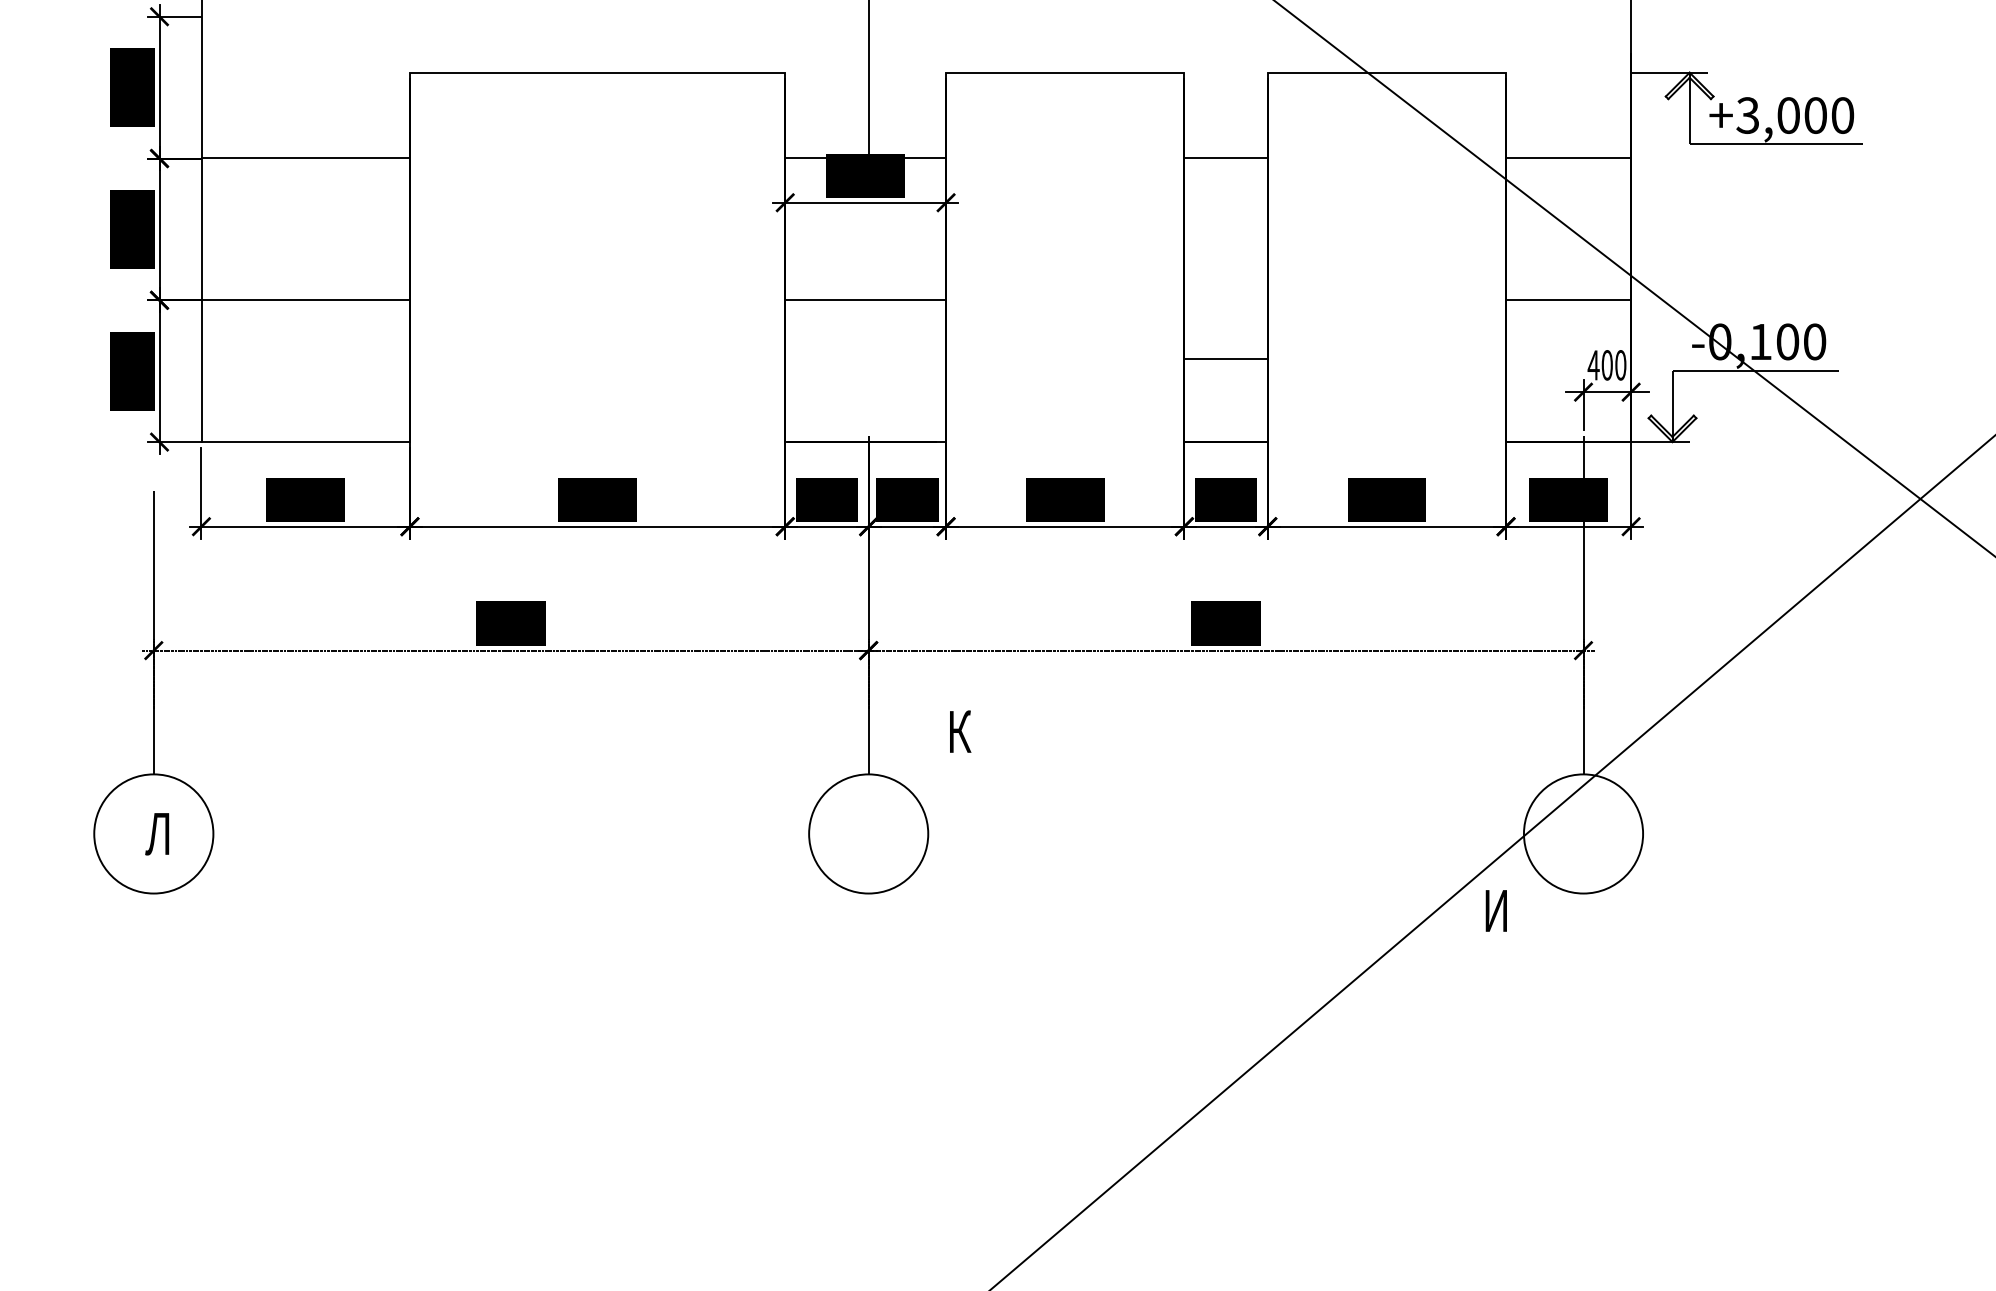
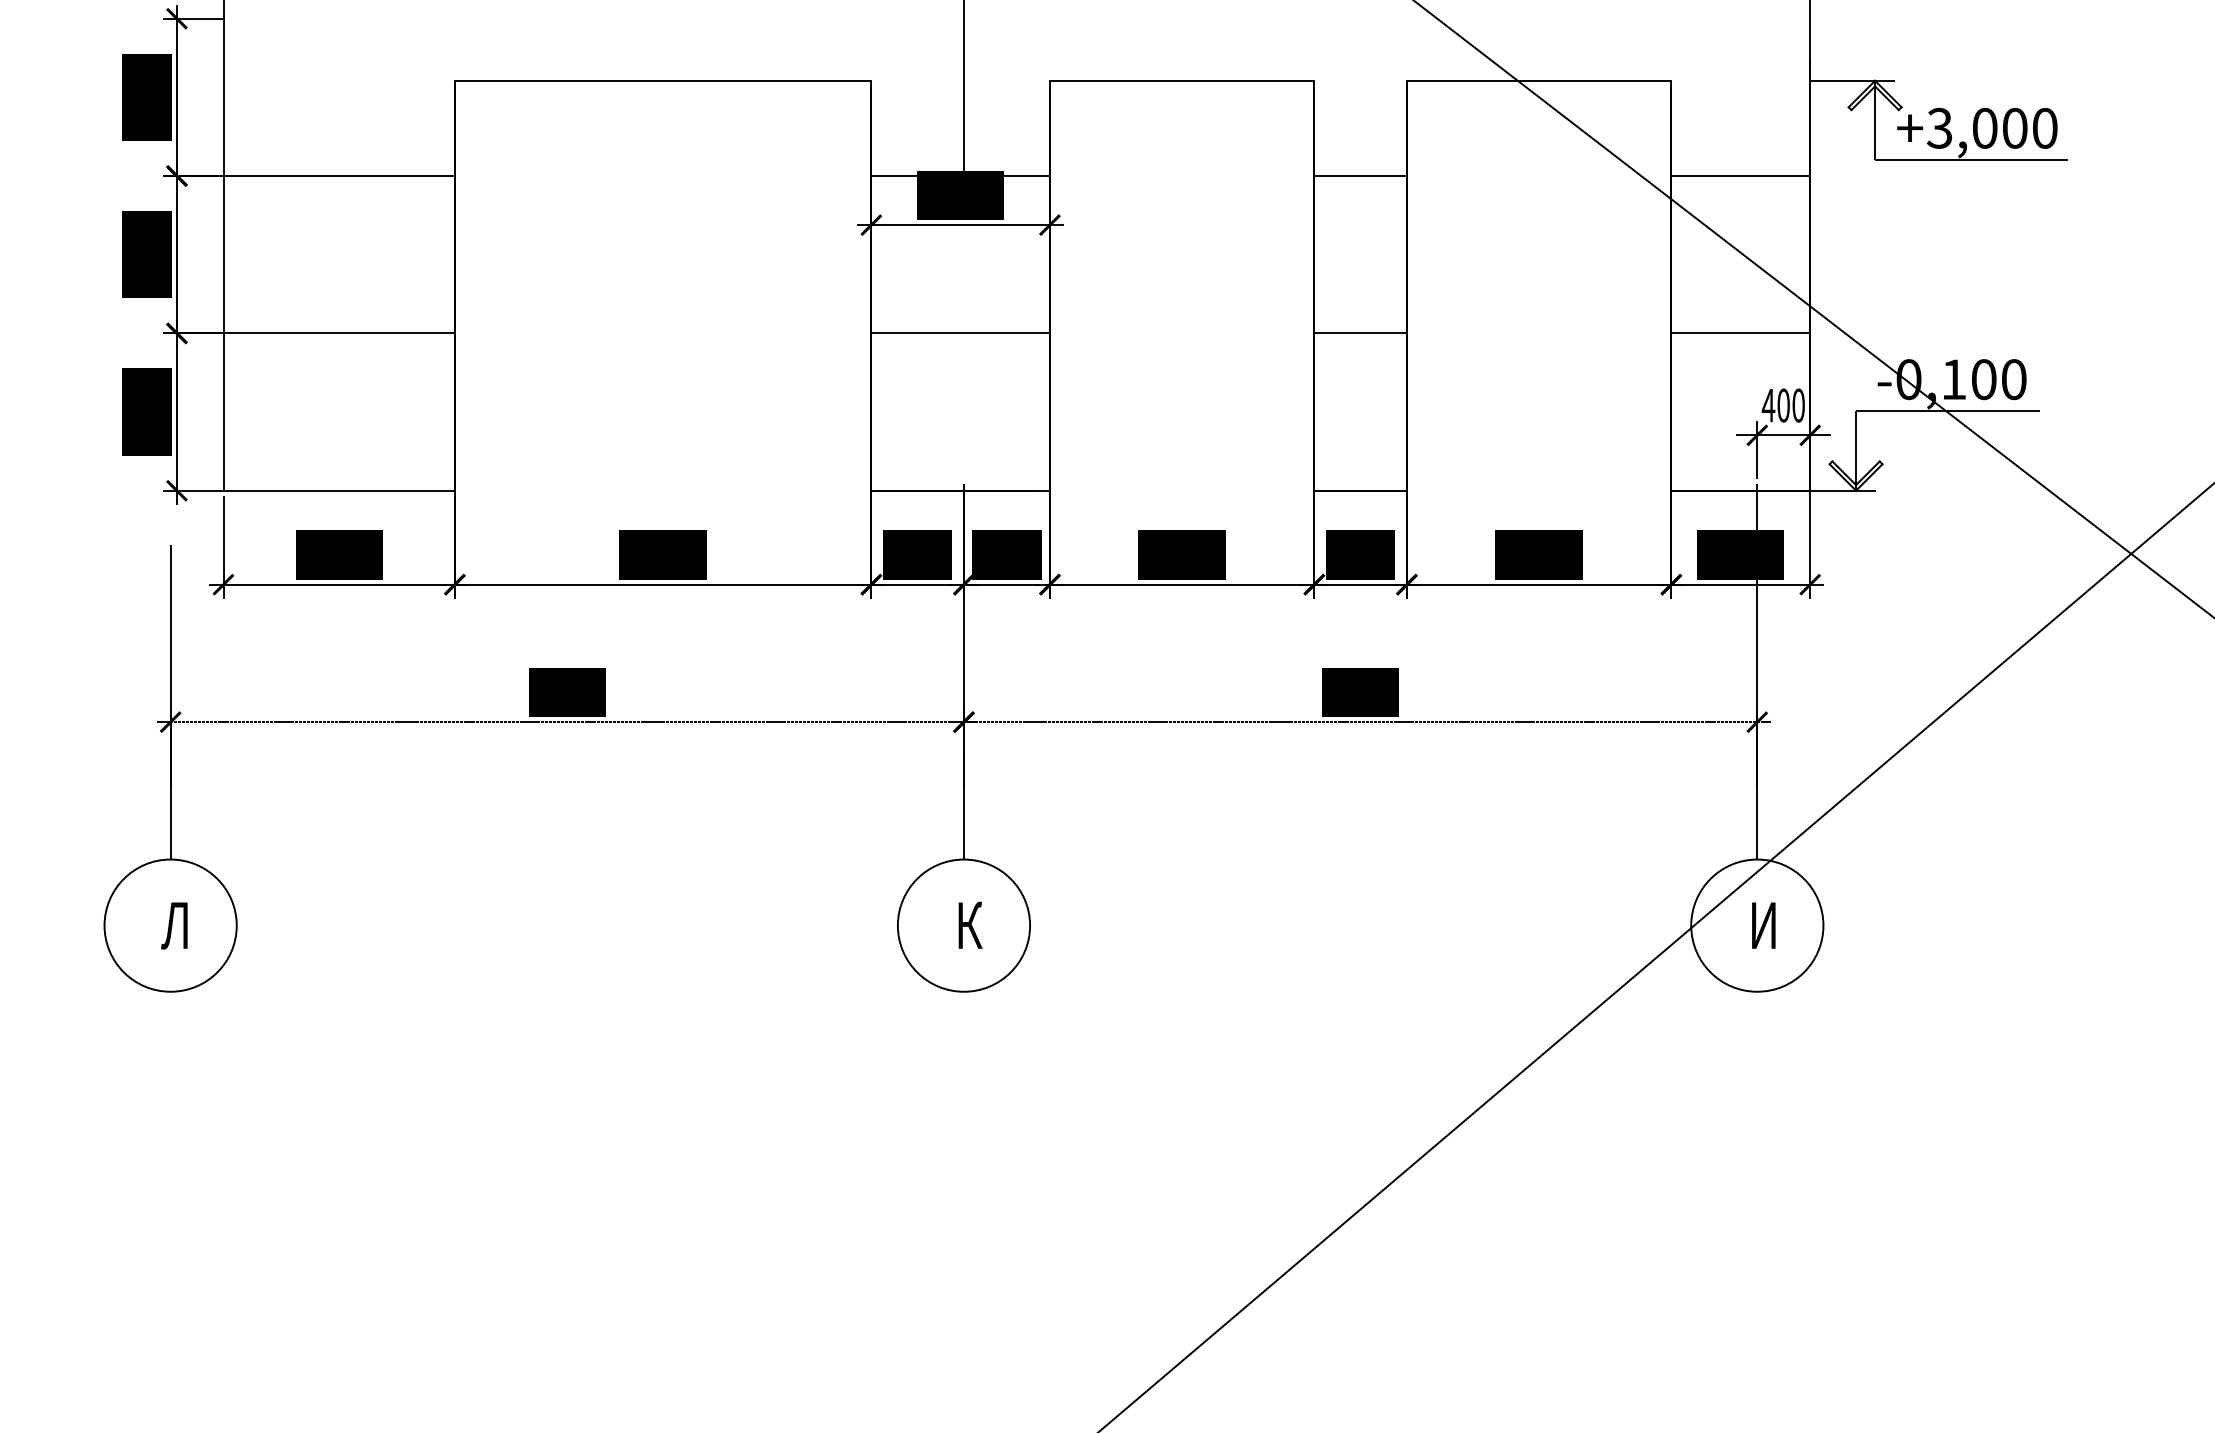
line: (1225, 359) -> (1359, 333), moved
text: (960, 731) -> (970, 925), moved
text: (1495, 910) -> (1762, 925), moved

